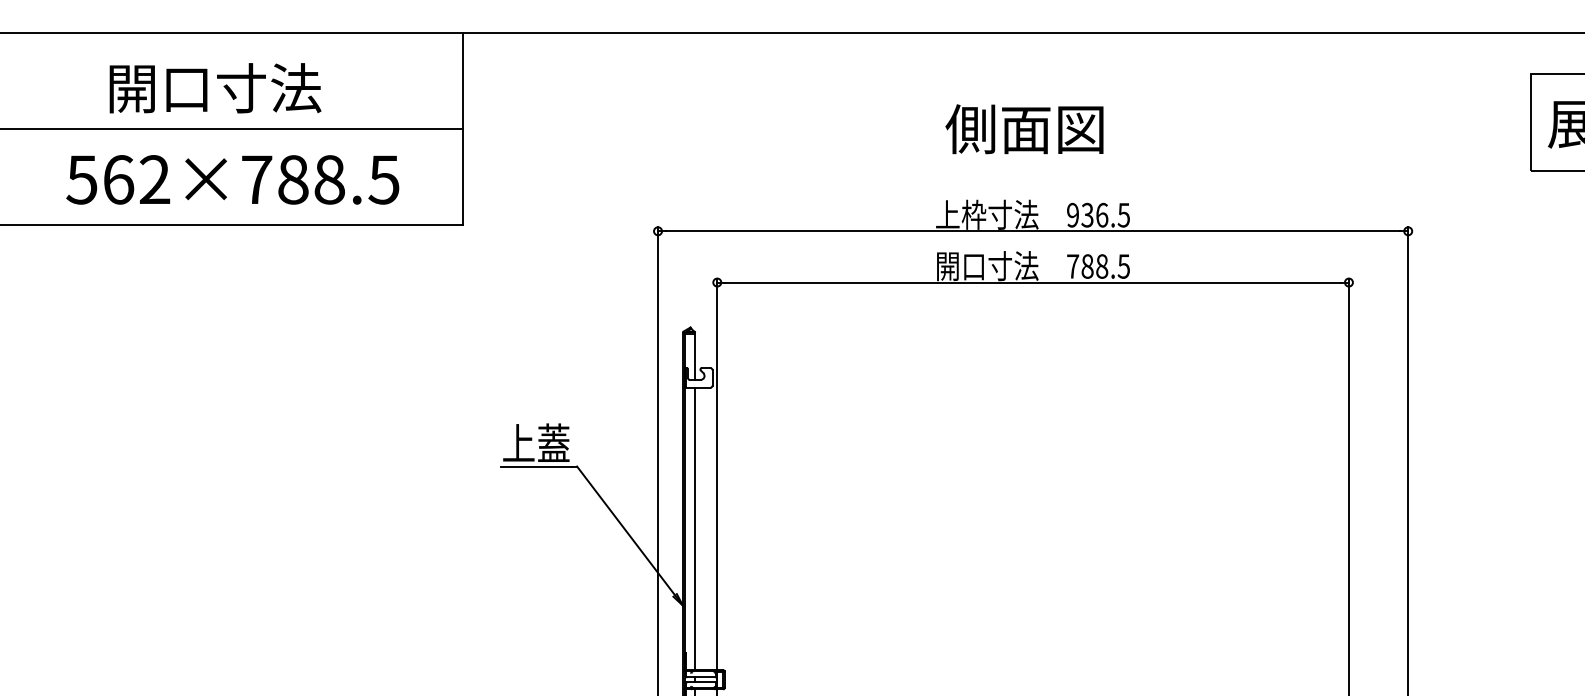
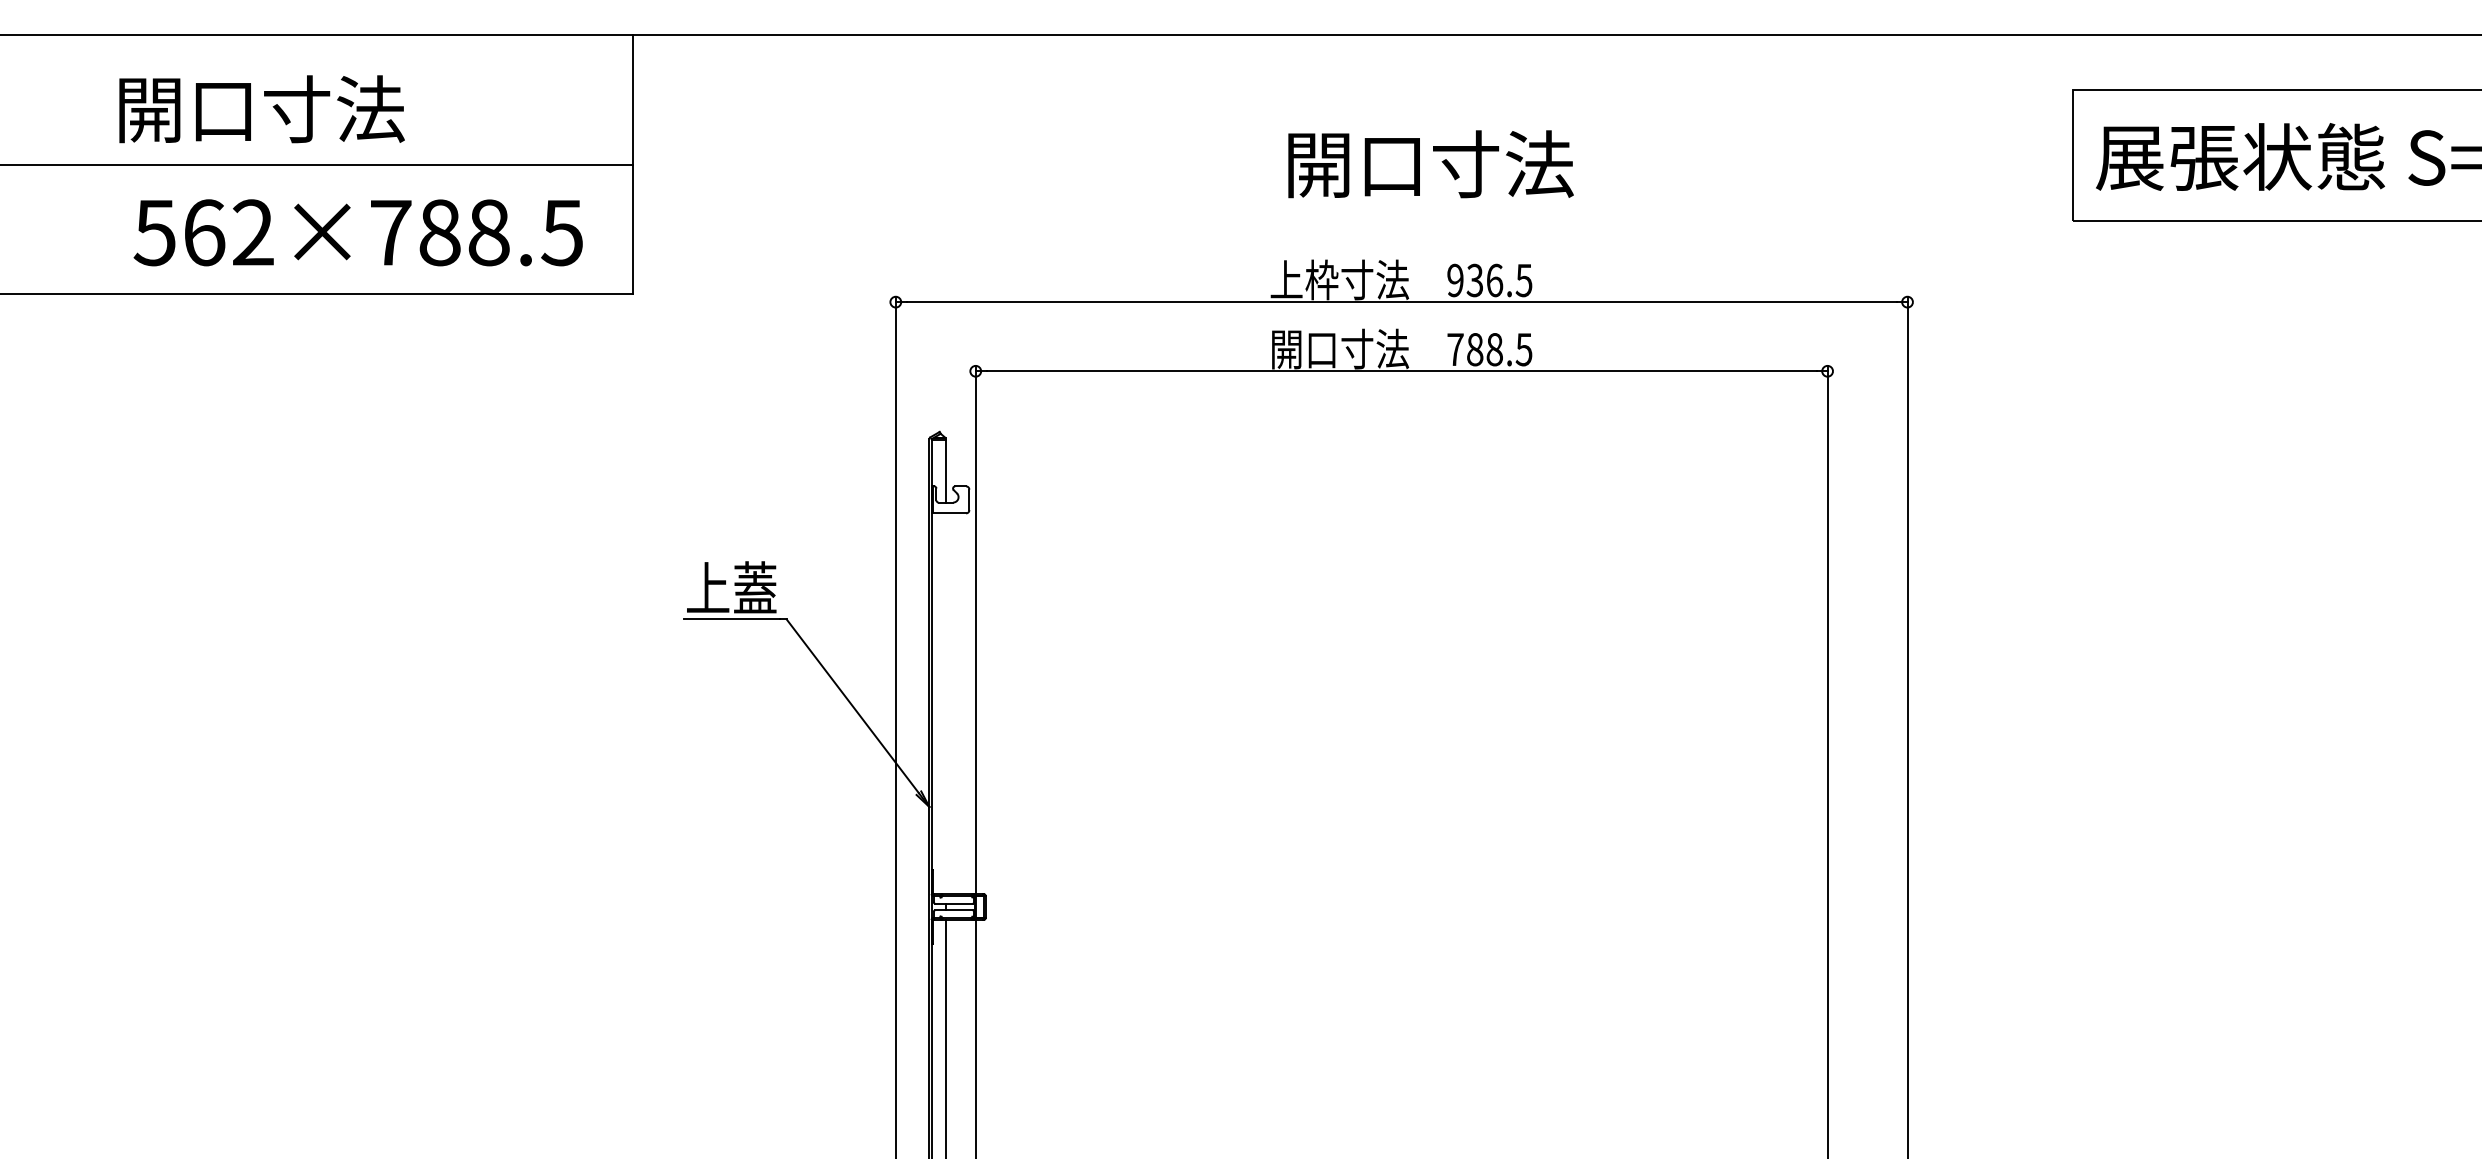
text: (215, 88) -> (261, 109), moved
text: (1053, 129) -> (1428, 164), 側面図 -> 開口寸法
text: (232, 179) -> (357, 232), moved
line: (694, 528) -> (945, 703), removed

